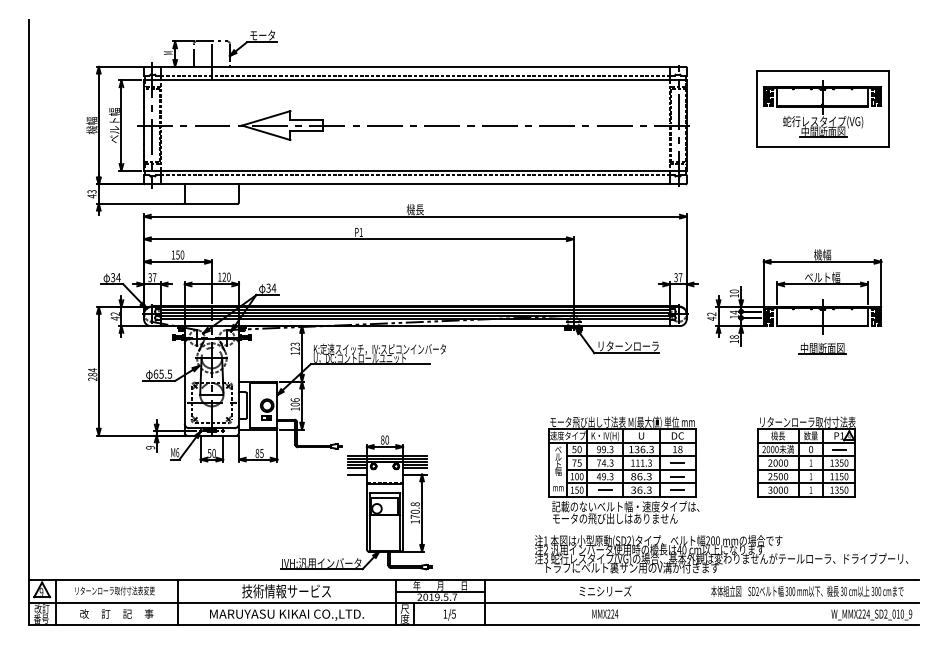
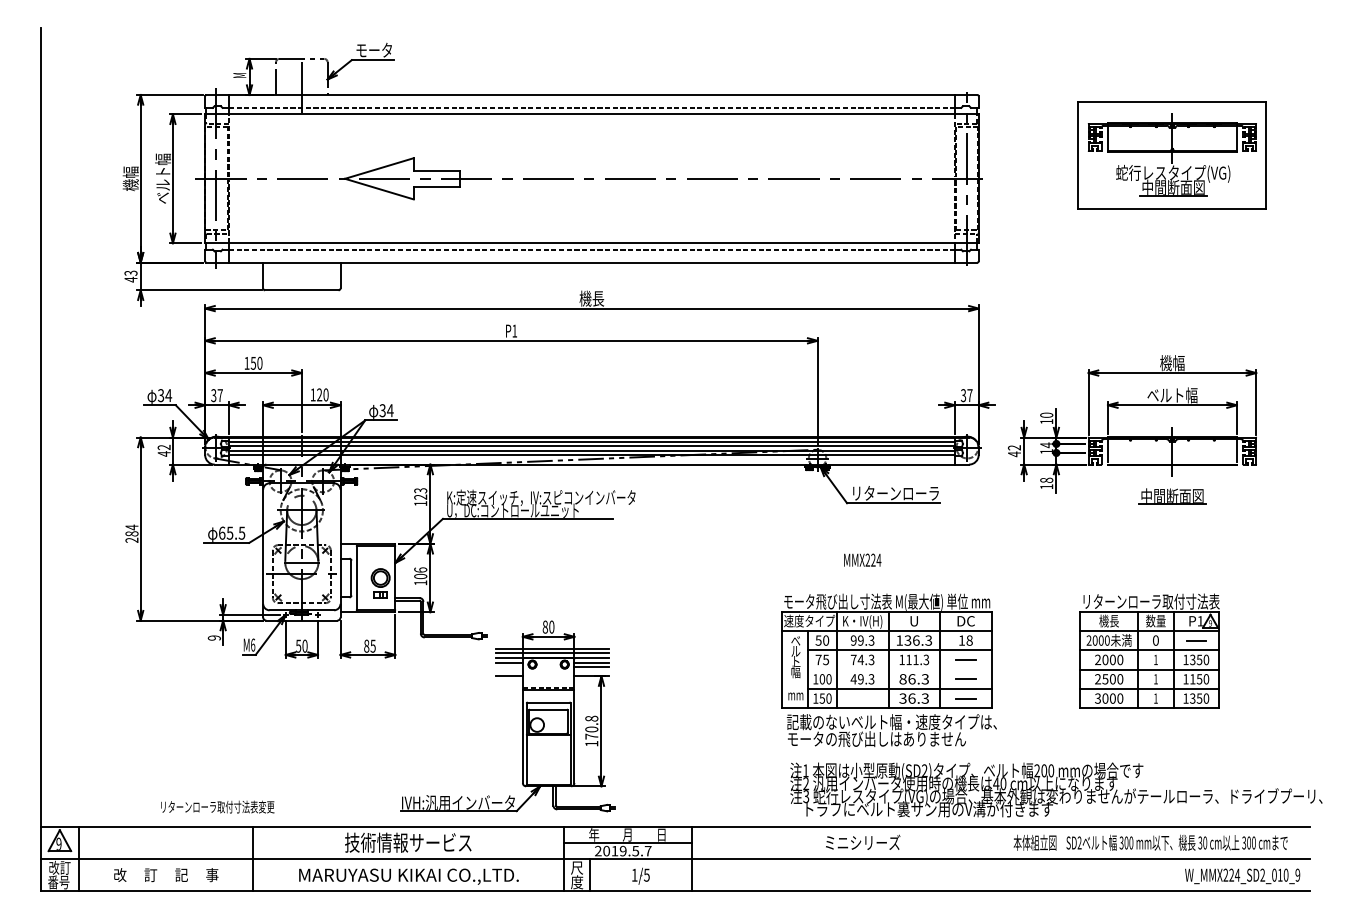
line: (356, 467) -> (508, 666), removed
line: (631, 469) -> (899, 669), removed
line: (605, 490) -> (862, 698), removed
text: (721, 553) -> (1056, 789), moved
text: (114, 590) -> (217, 806), moved
text: (605, 613) -> (862, 559), moved

